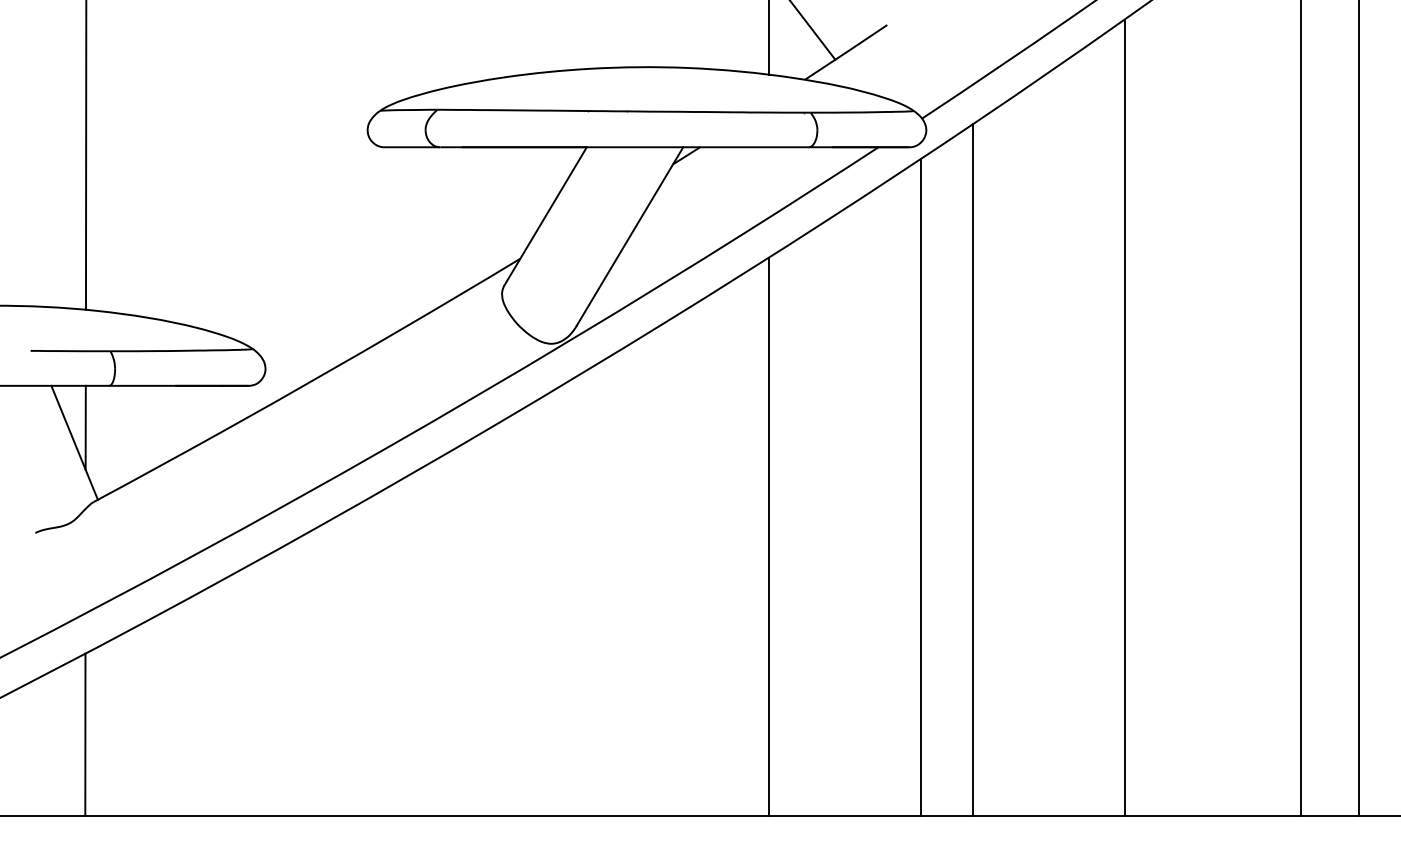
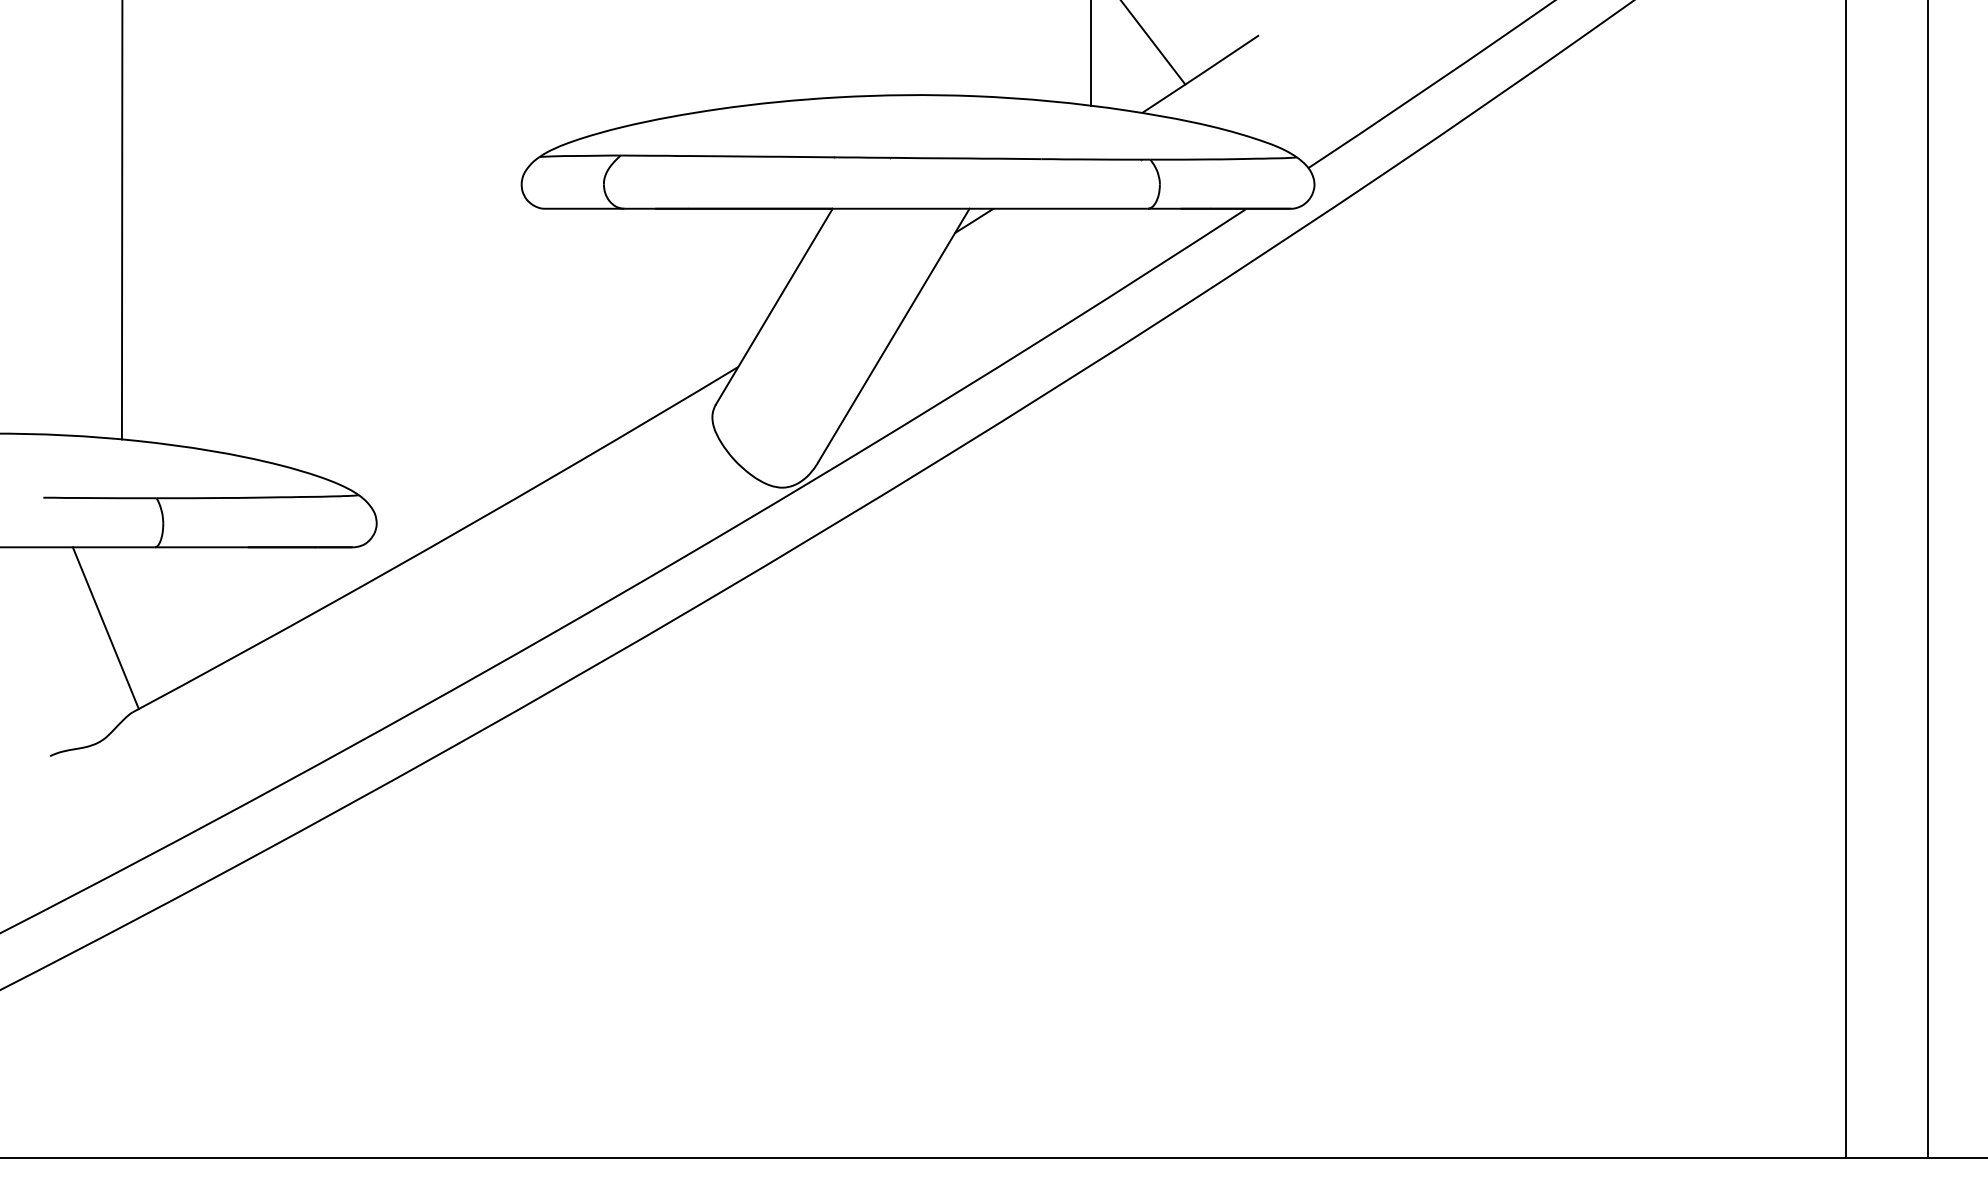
line: (1124, 417) -> (1595, 592), removed
line: (85, 427) -> (121, 606), removed
line: (972, 469) -> (1379, 666), removed
line: (921, 487) -> (1307, 691), removed
line: (769, 536) -> (1091, 761), removed
line: (85, 734) -> (121, 1042), removed

